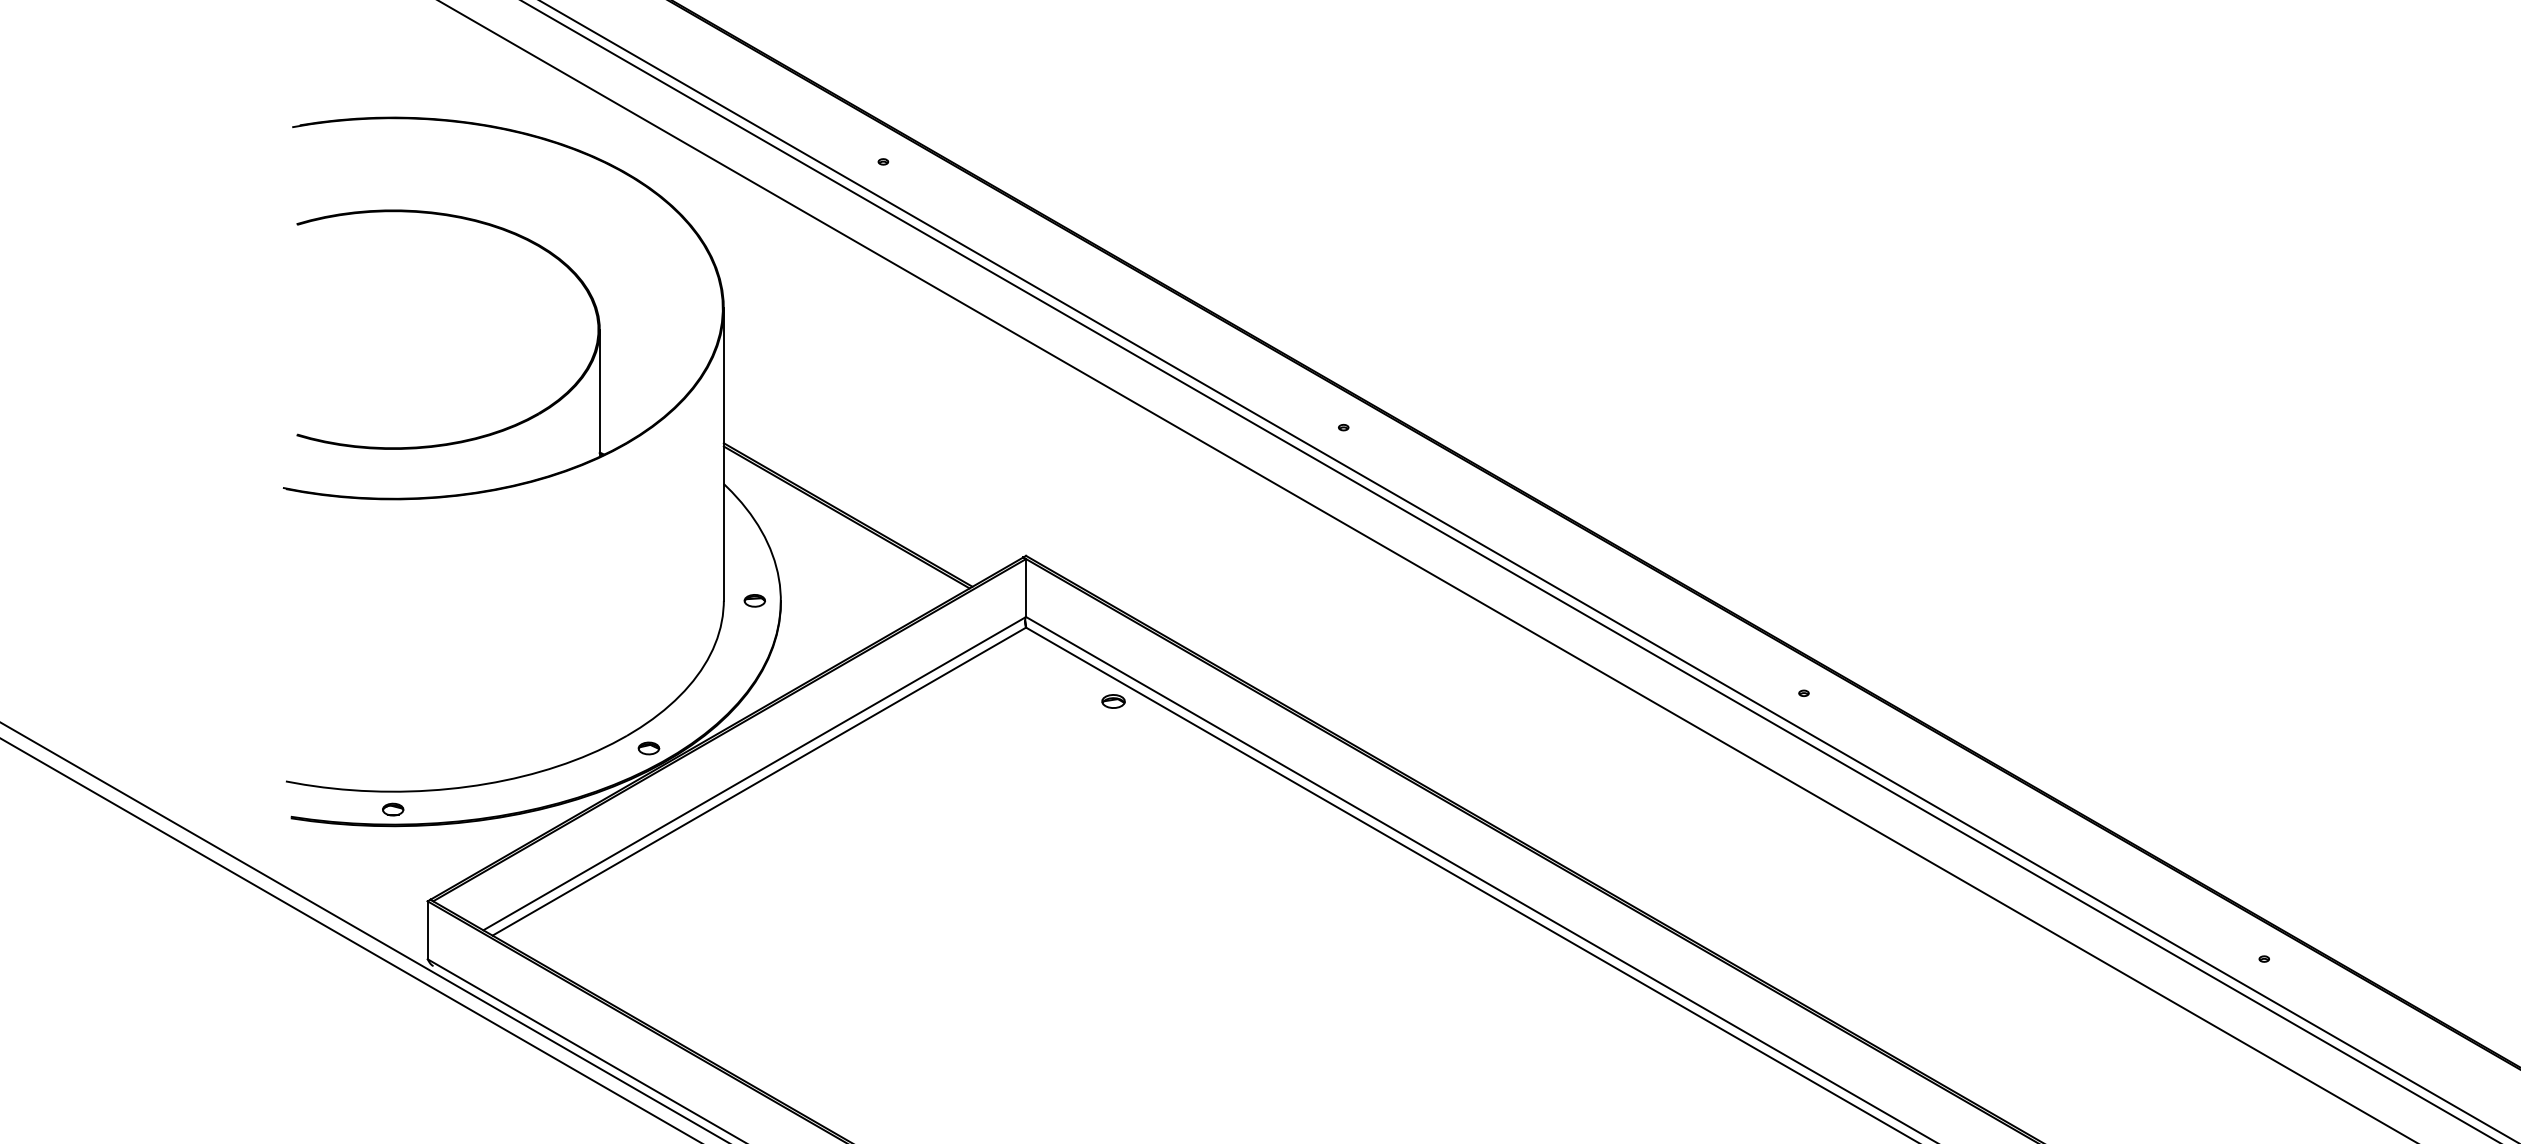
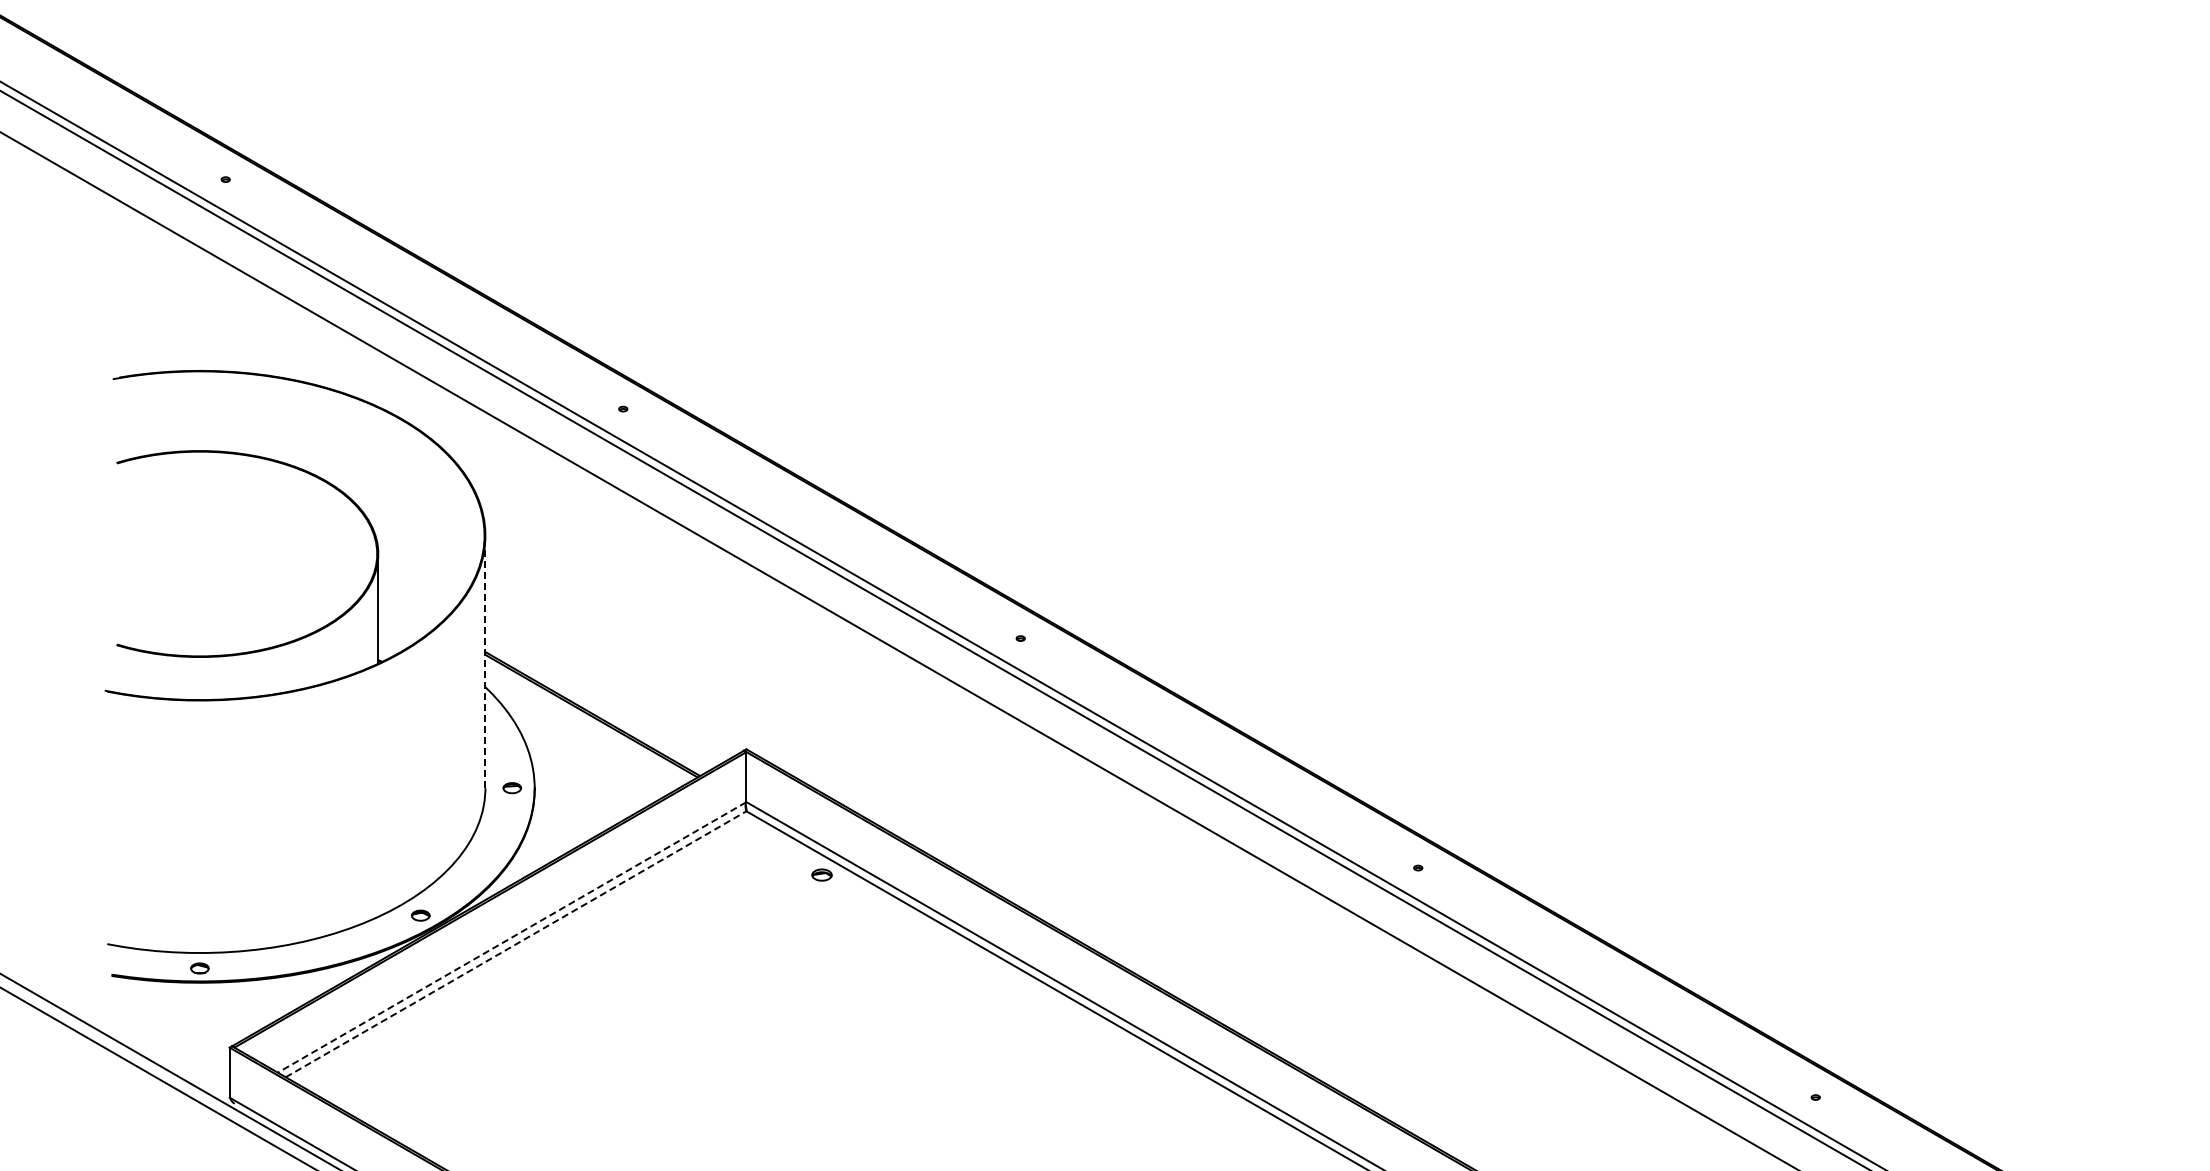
line: (723, 454) -> (485, 661), solid -> dashed
line: (753, 773) -> (511, 937), solid -> dashed
line: (759, 781) -> (516, 944), solid -> dashed

